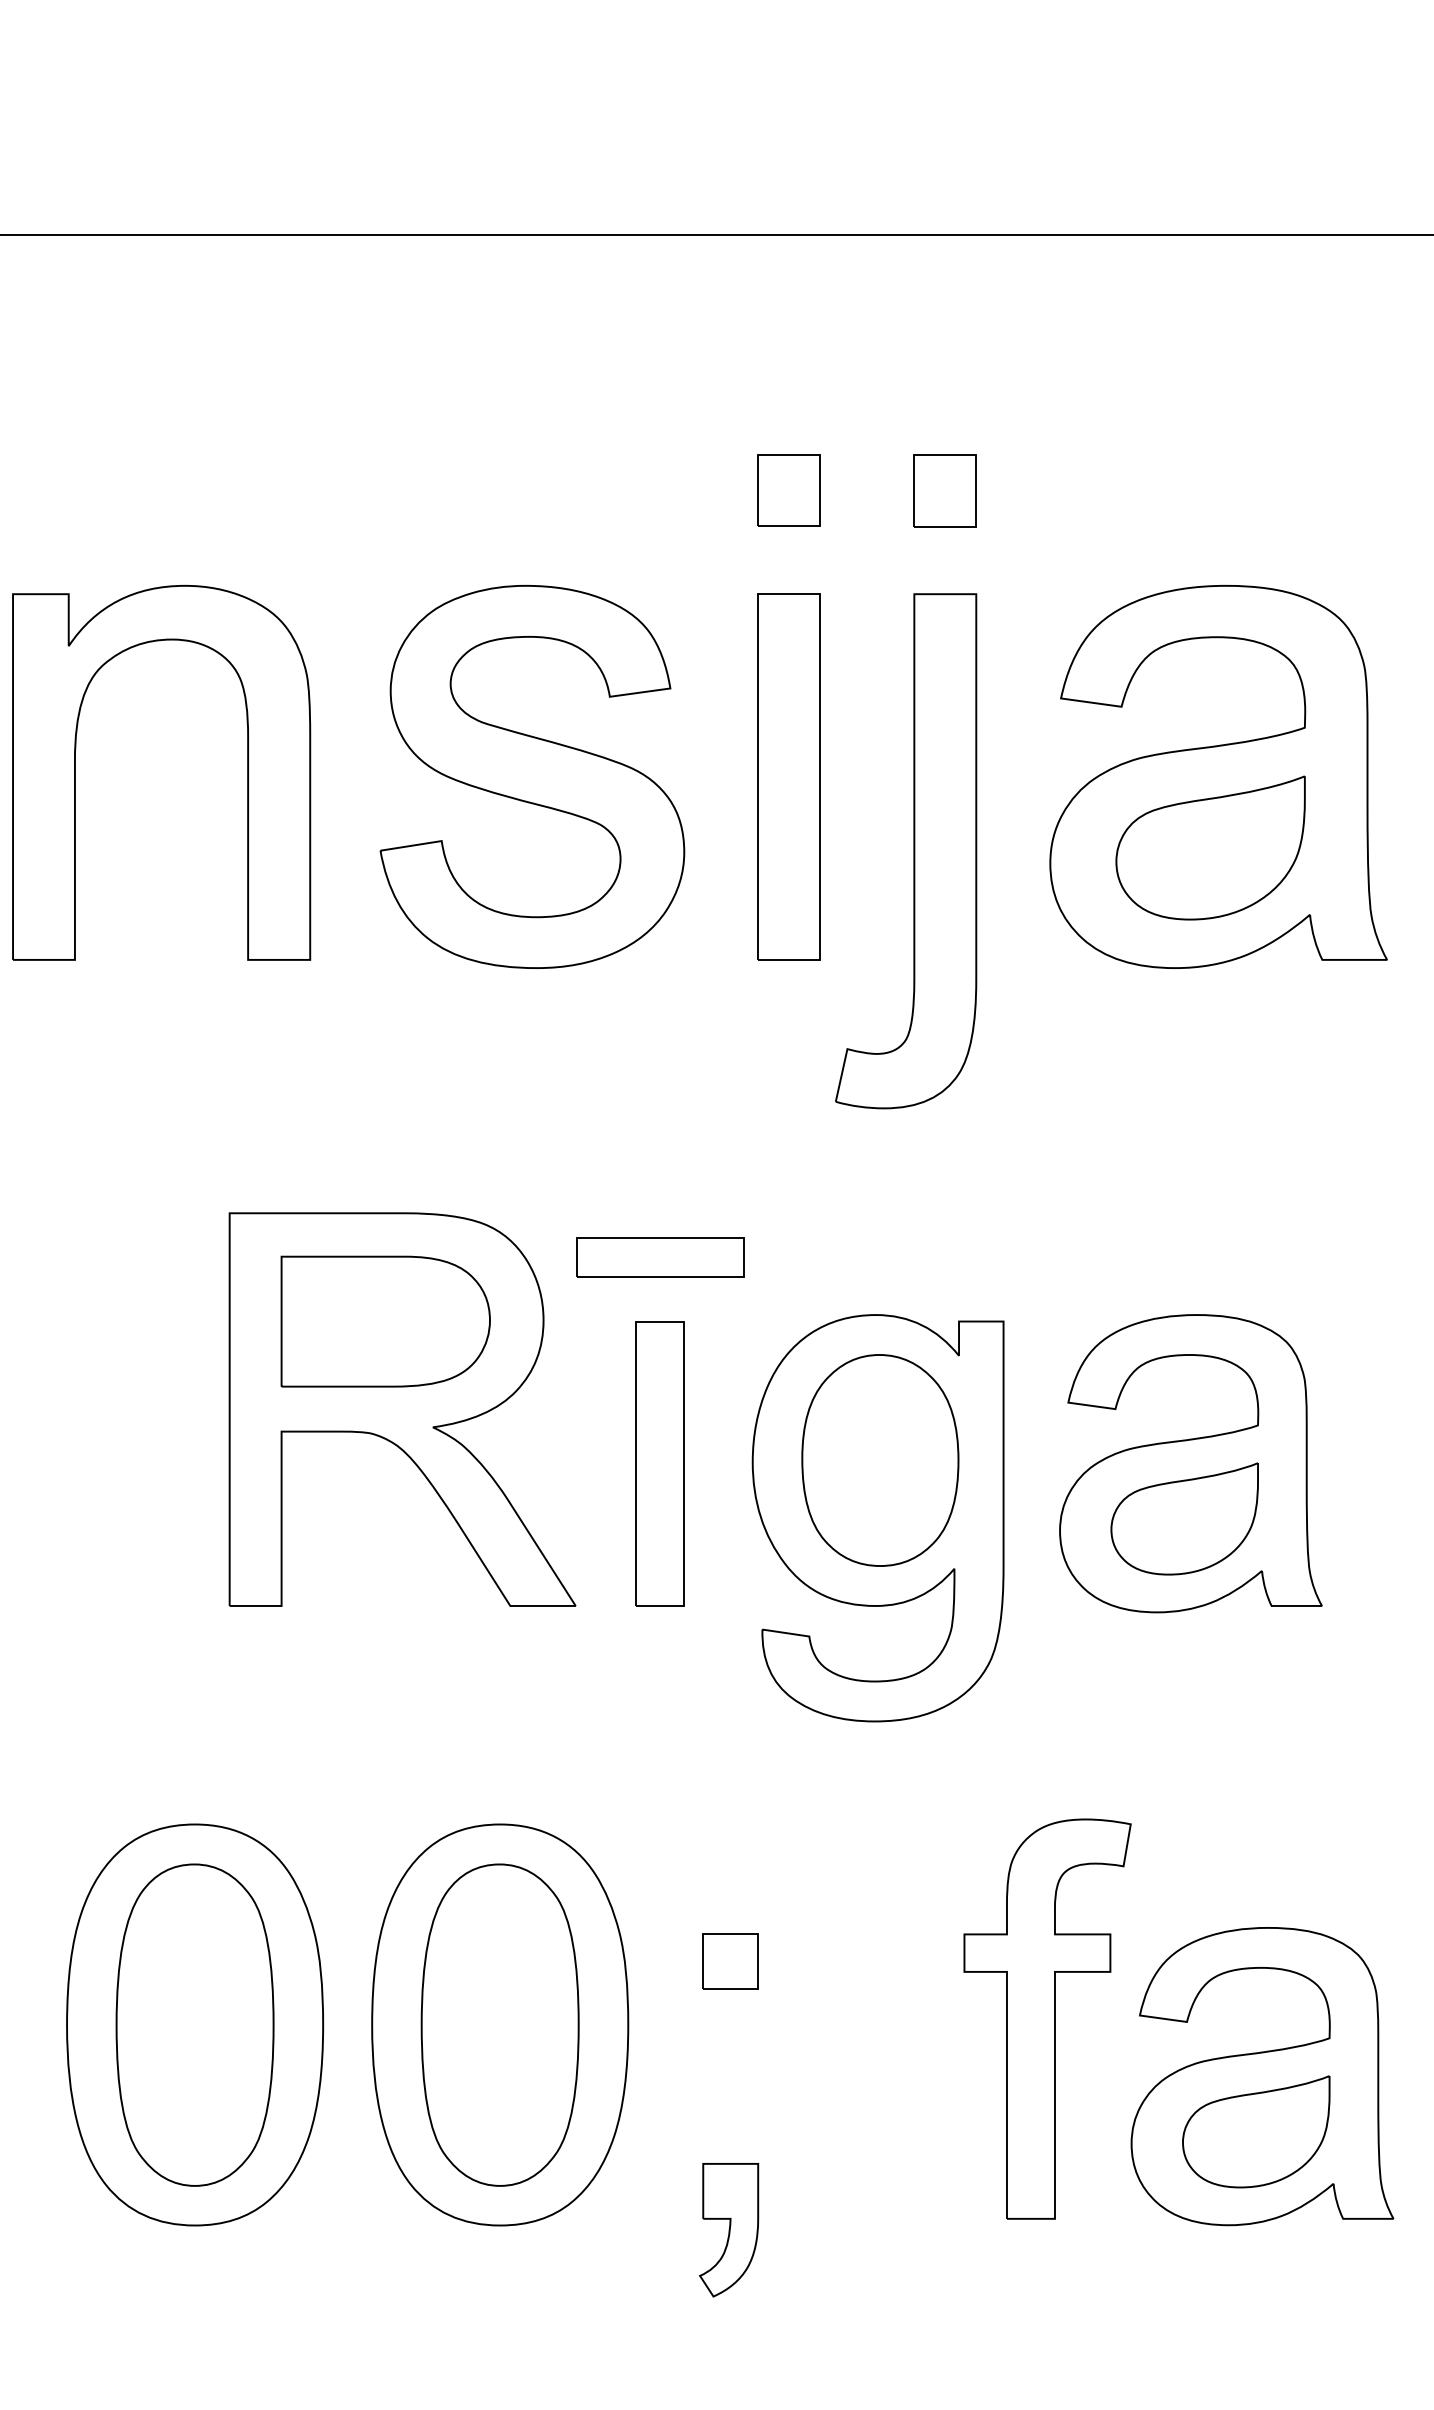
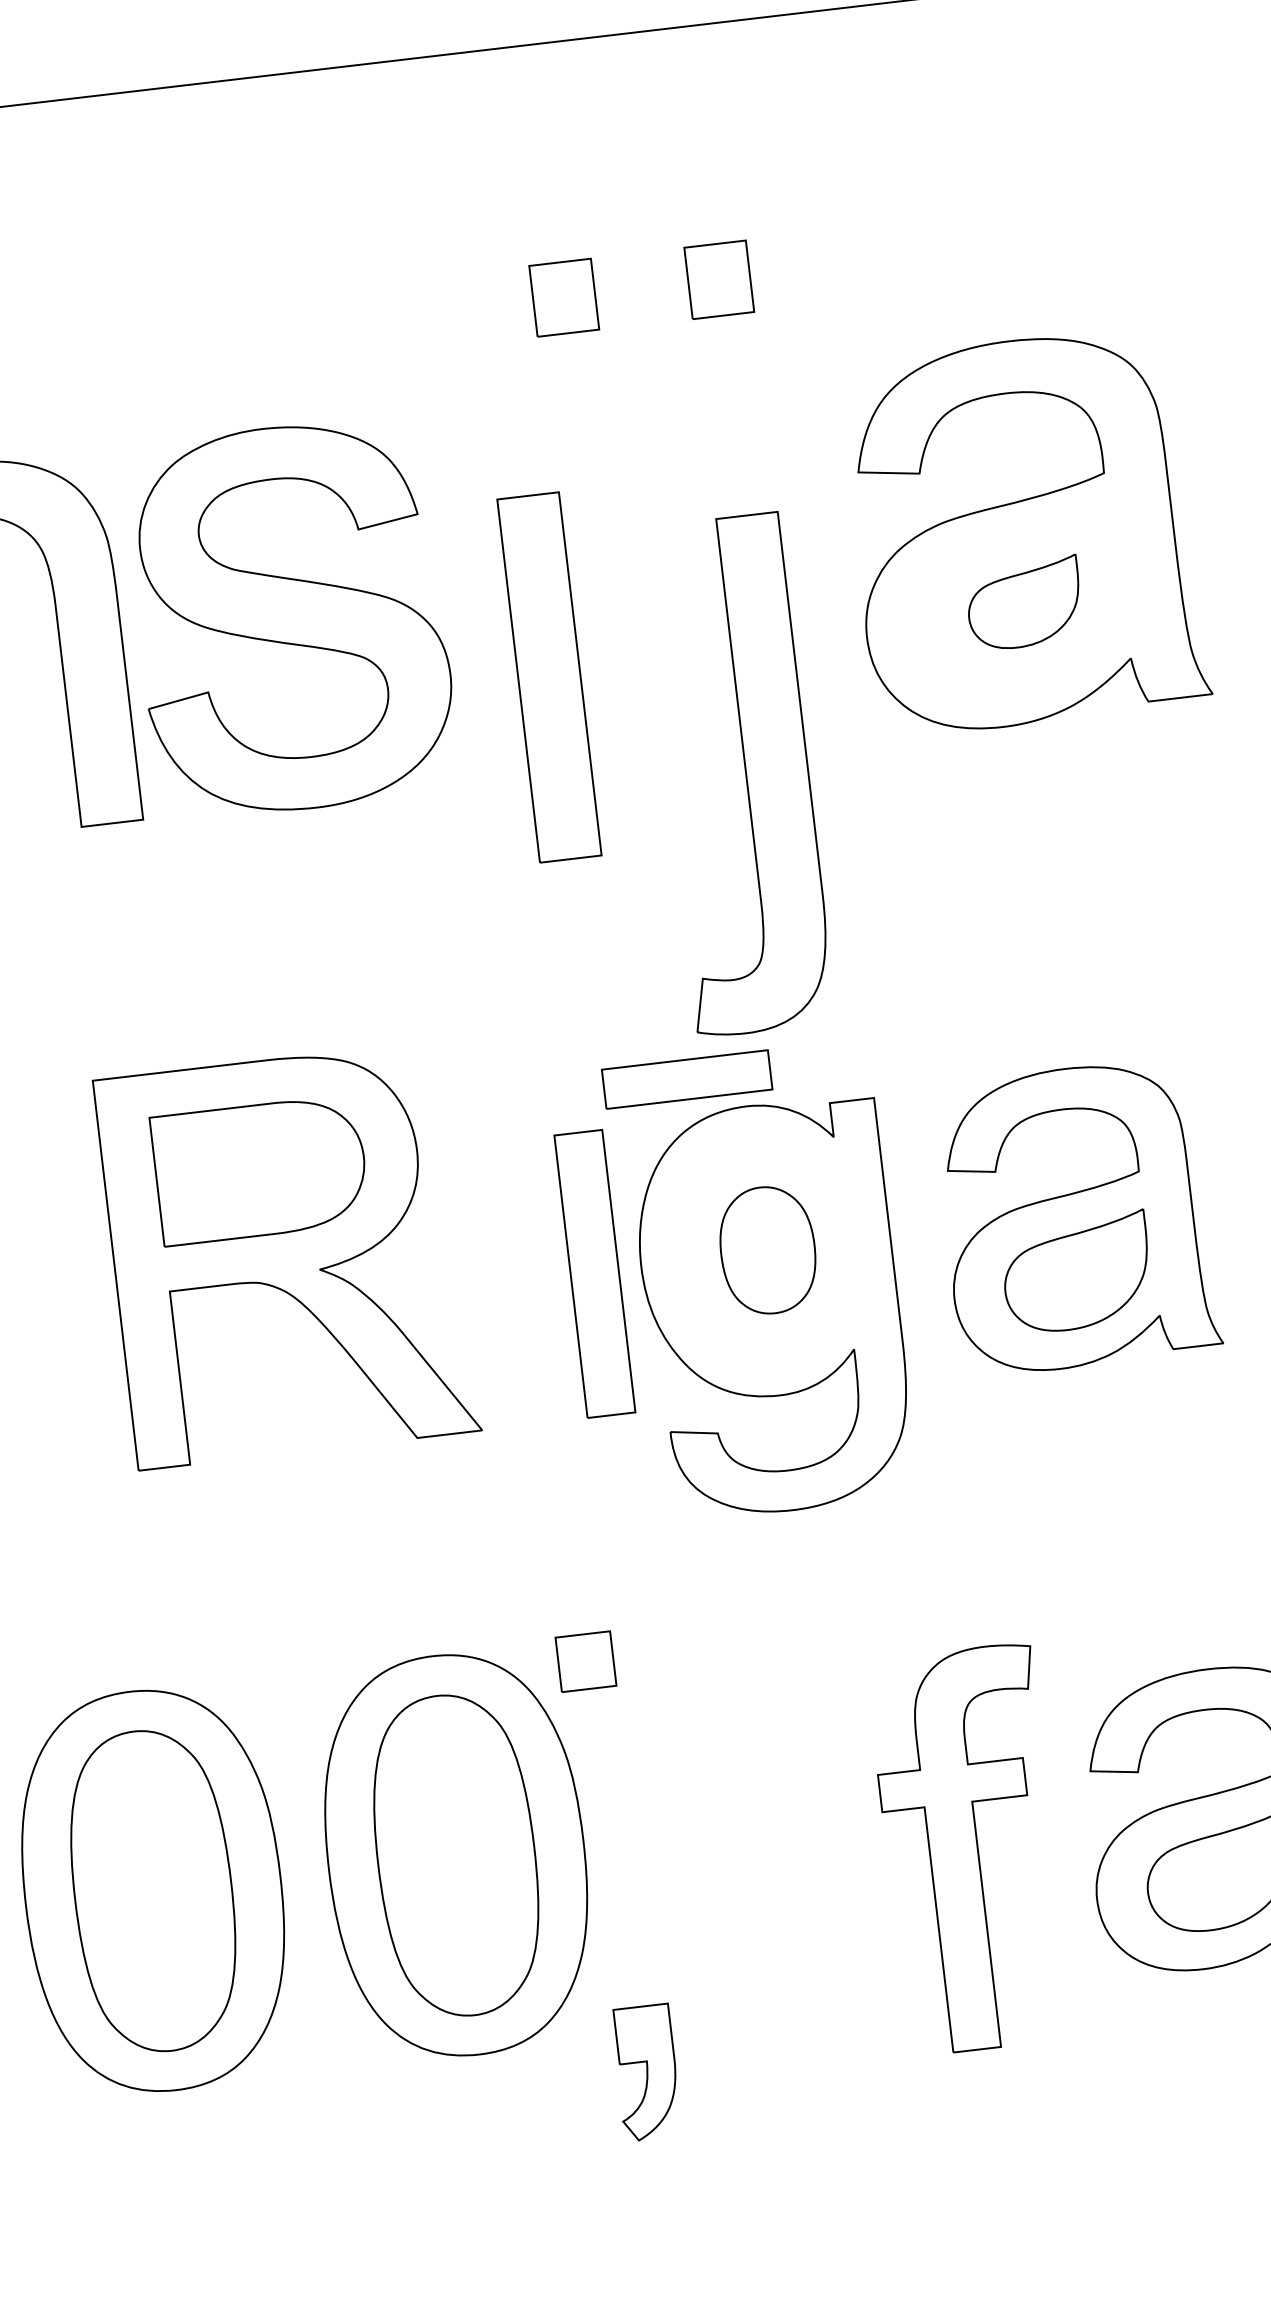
part: (532, 776) -> (290, 617), moved
part: (788, 776) -> (548, 677), moved
part: (1210, 847) -> (1024, 603), size x0.6
part: (913, 851) -> (745, 774), moved
part: (660, 1257) -> (687, 1079), moved
part: (880, 1460) -> (768, 1250), size x0.6
part: (659, 1463) -> (594, 1273), moved
part: (730, 1961) -> (585, 1661), moved
part: (1047, 2018) -> (970, 1848), moved
part: (728, 2230) -> (646, 2073), moved

